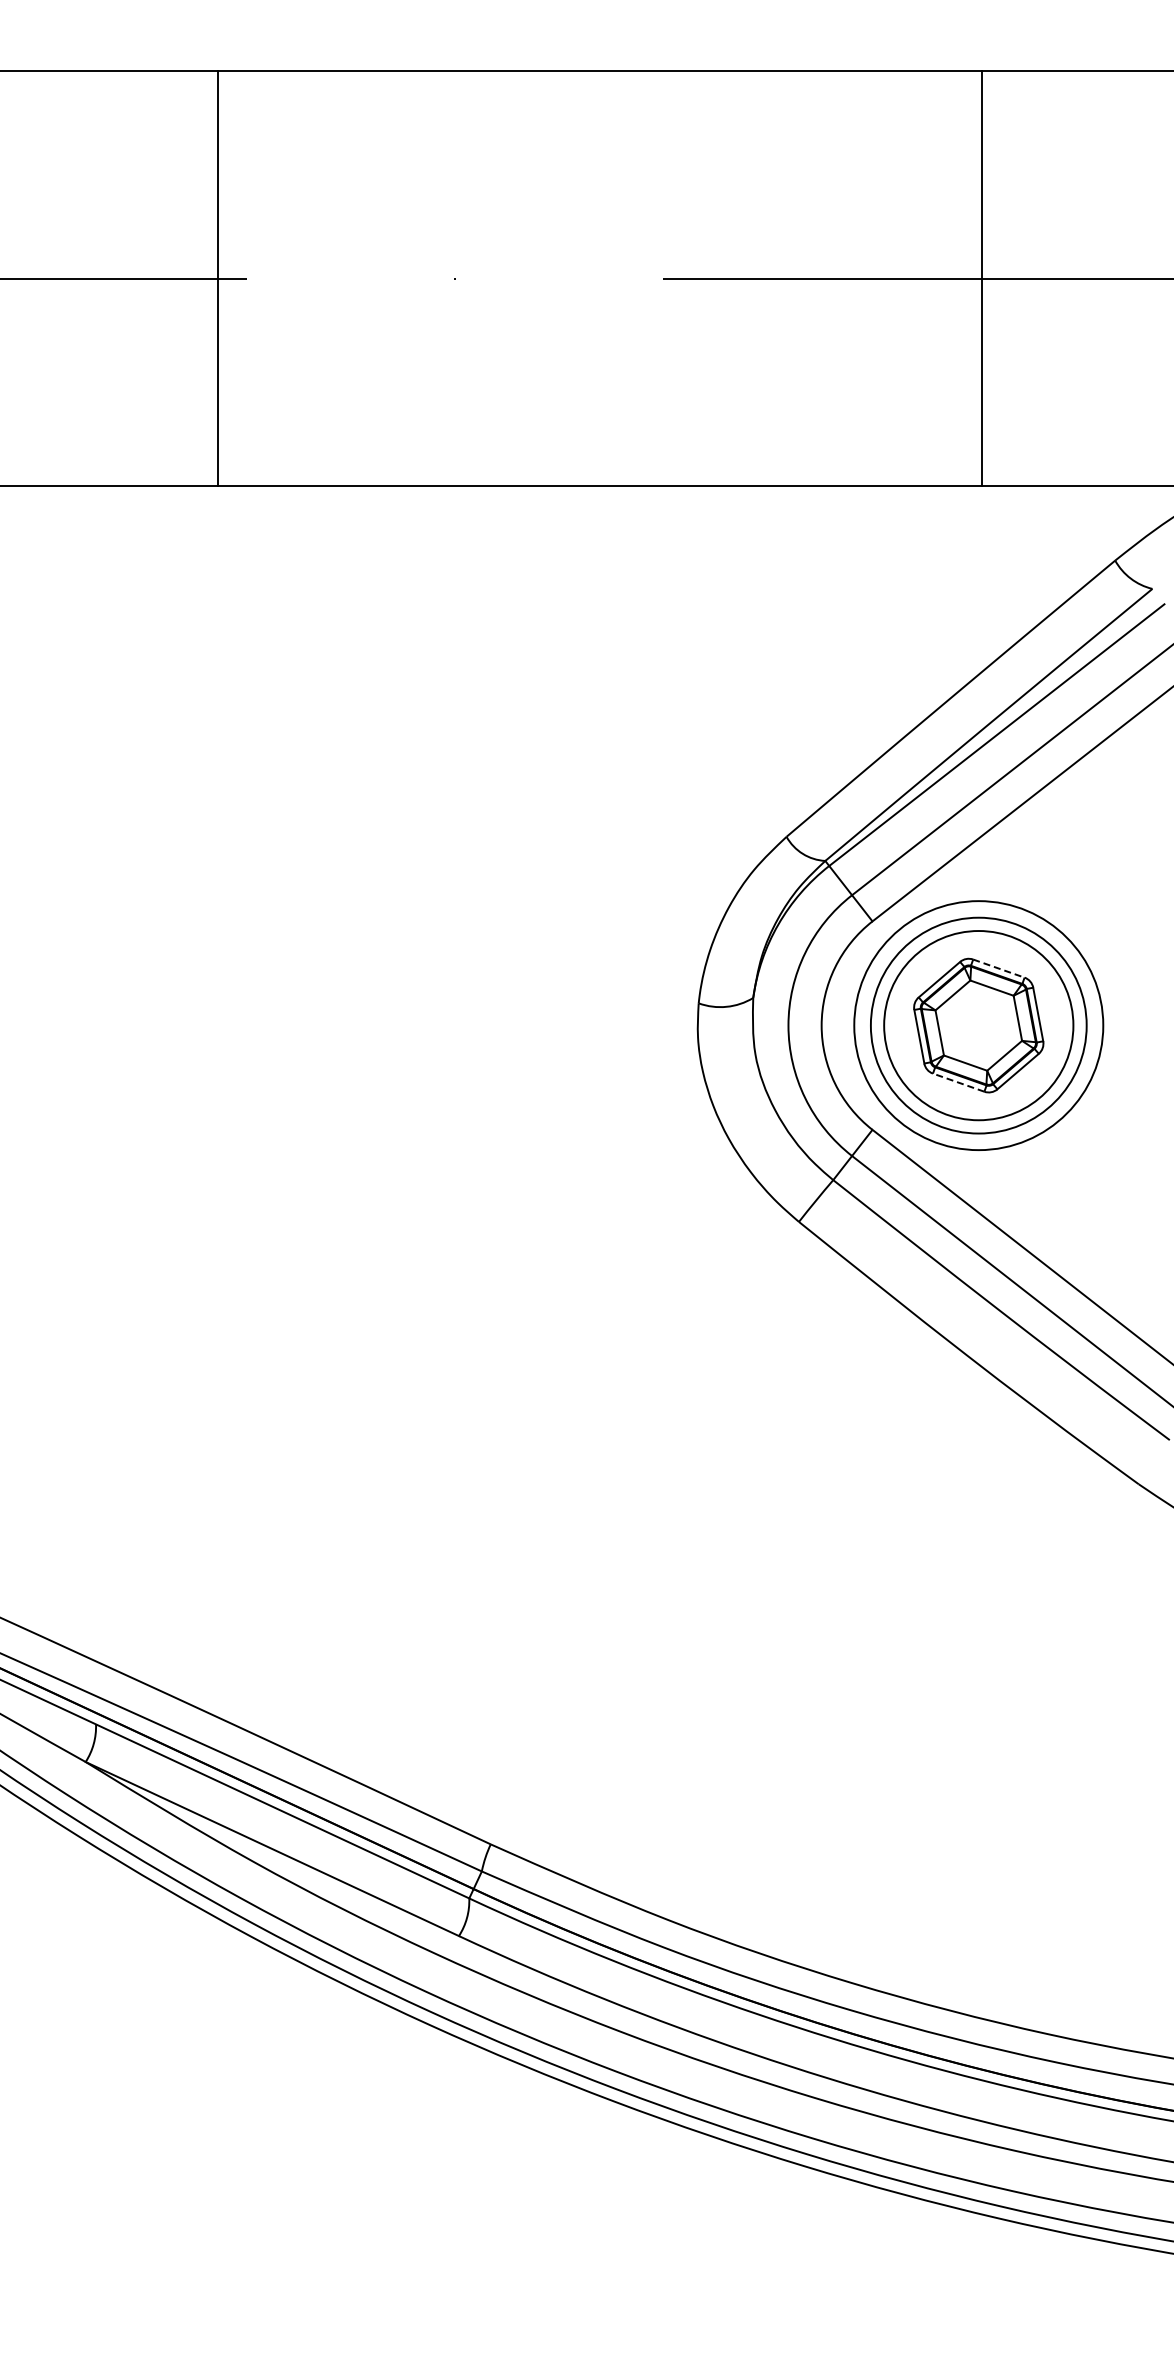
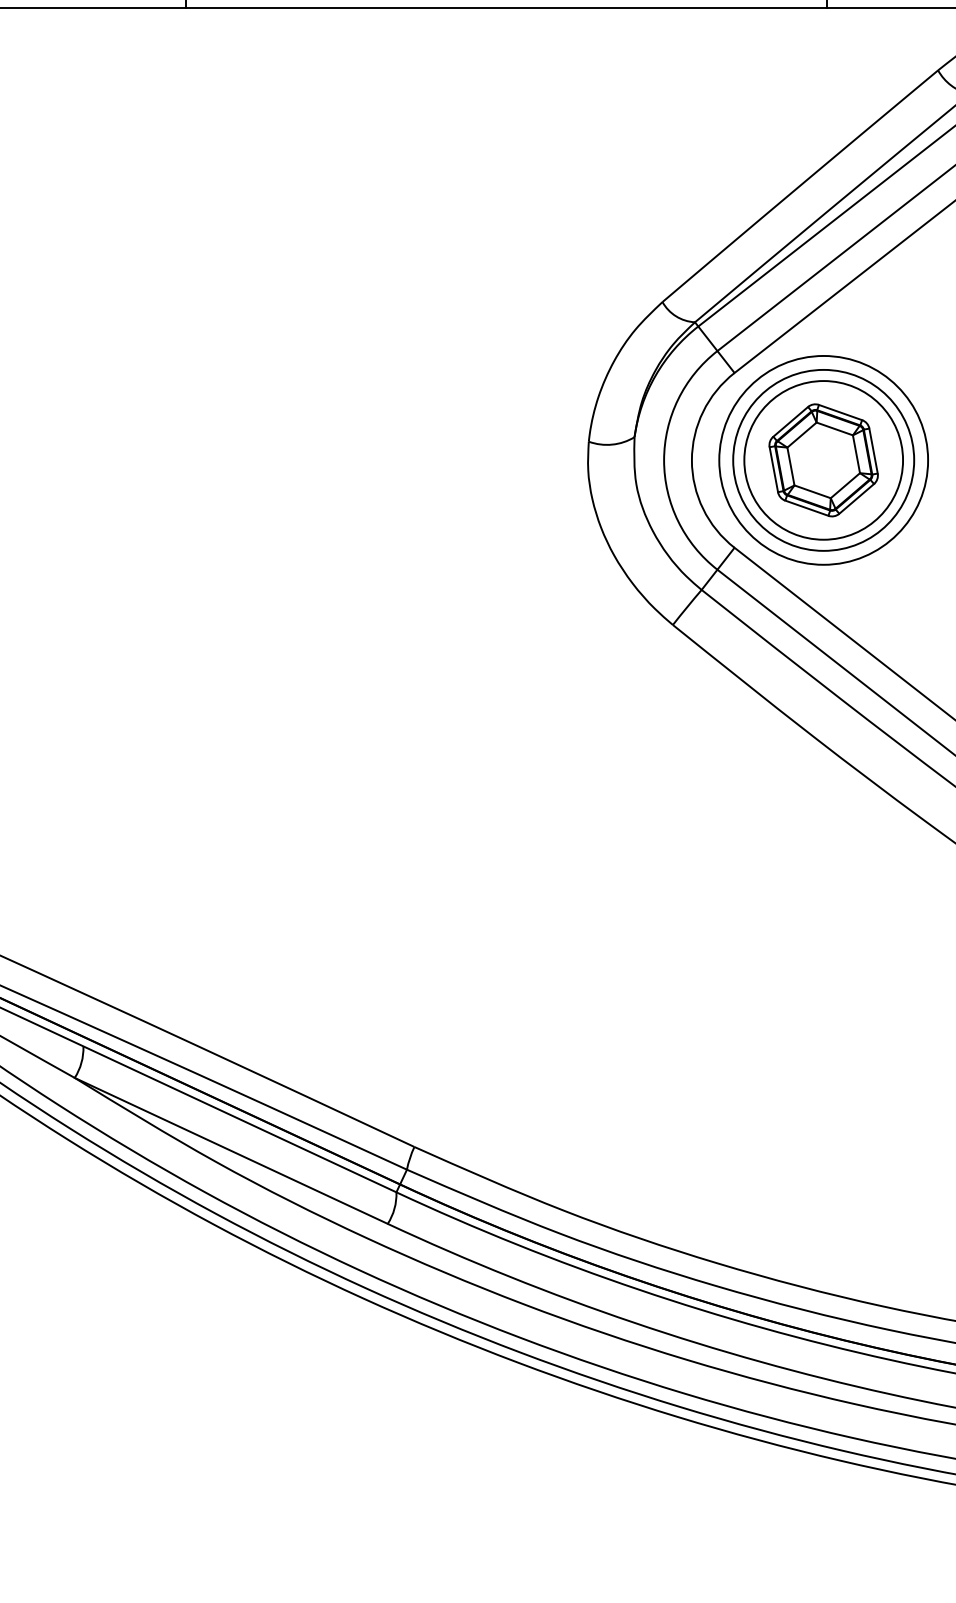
line: (999, 968) -> (841, 412), dashed -> solid
line: (958, 1082) -> (806, 508), dashed -> solid

